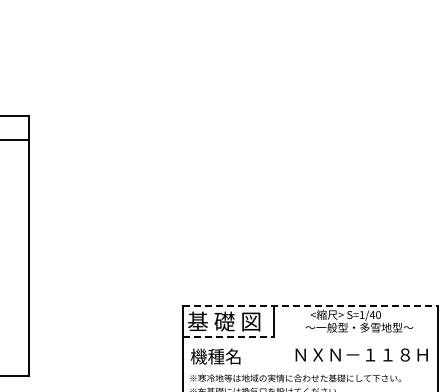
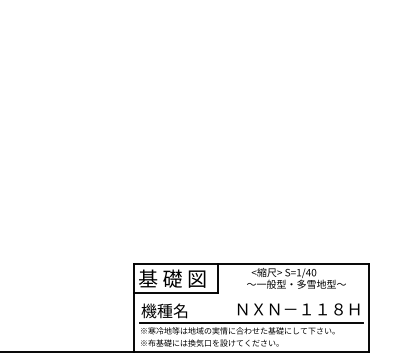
line: (310, 305) -> (251, 263), dashed -> solid
line: (228, 337) -> (176, 293), dashed -> solid
line: (310, 369) -> (251, 322), added

